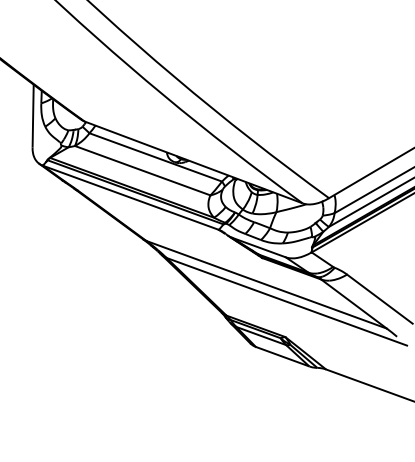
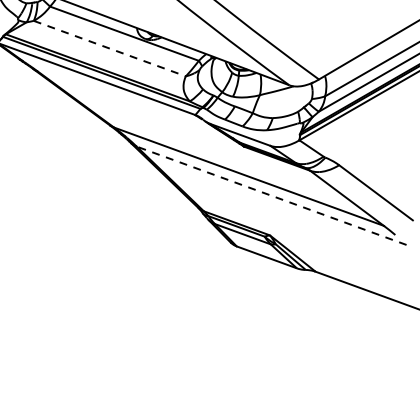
line: (143, 170) -> (110, 48), solid -> dashed
line: (286, 301) -> (271, 195), solid -> dashed

